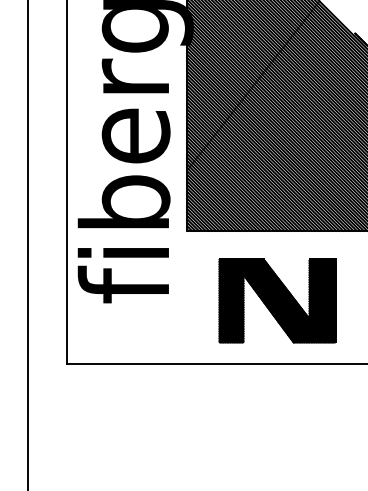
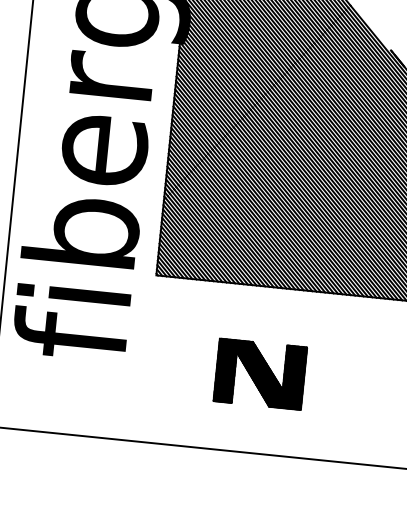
part: (277, 300) -> (260, 373), size x0.6

